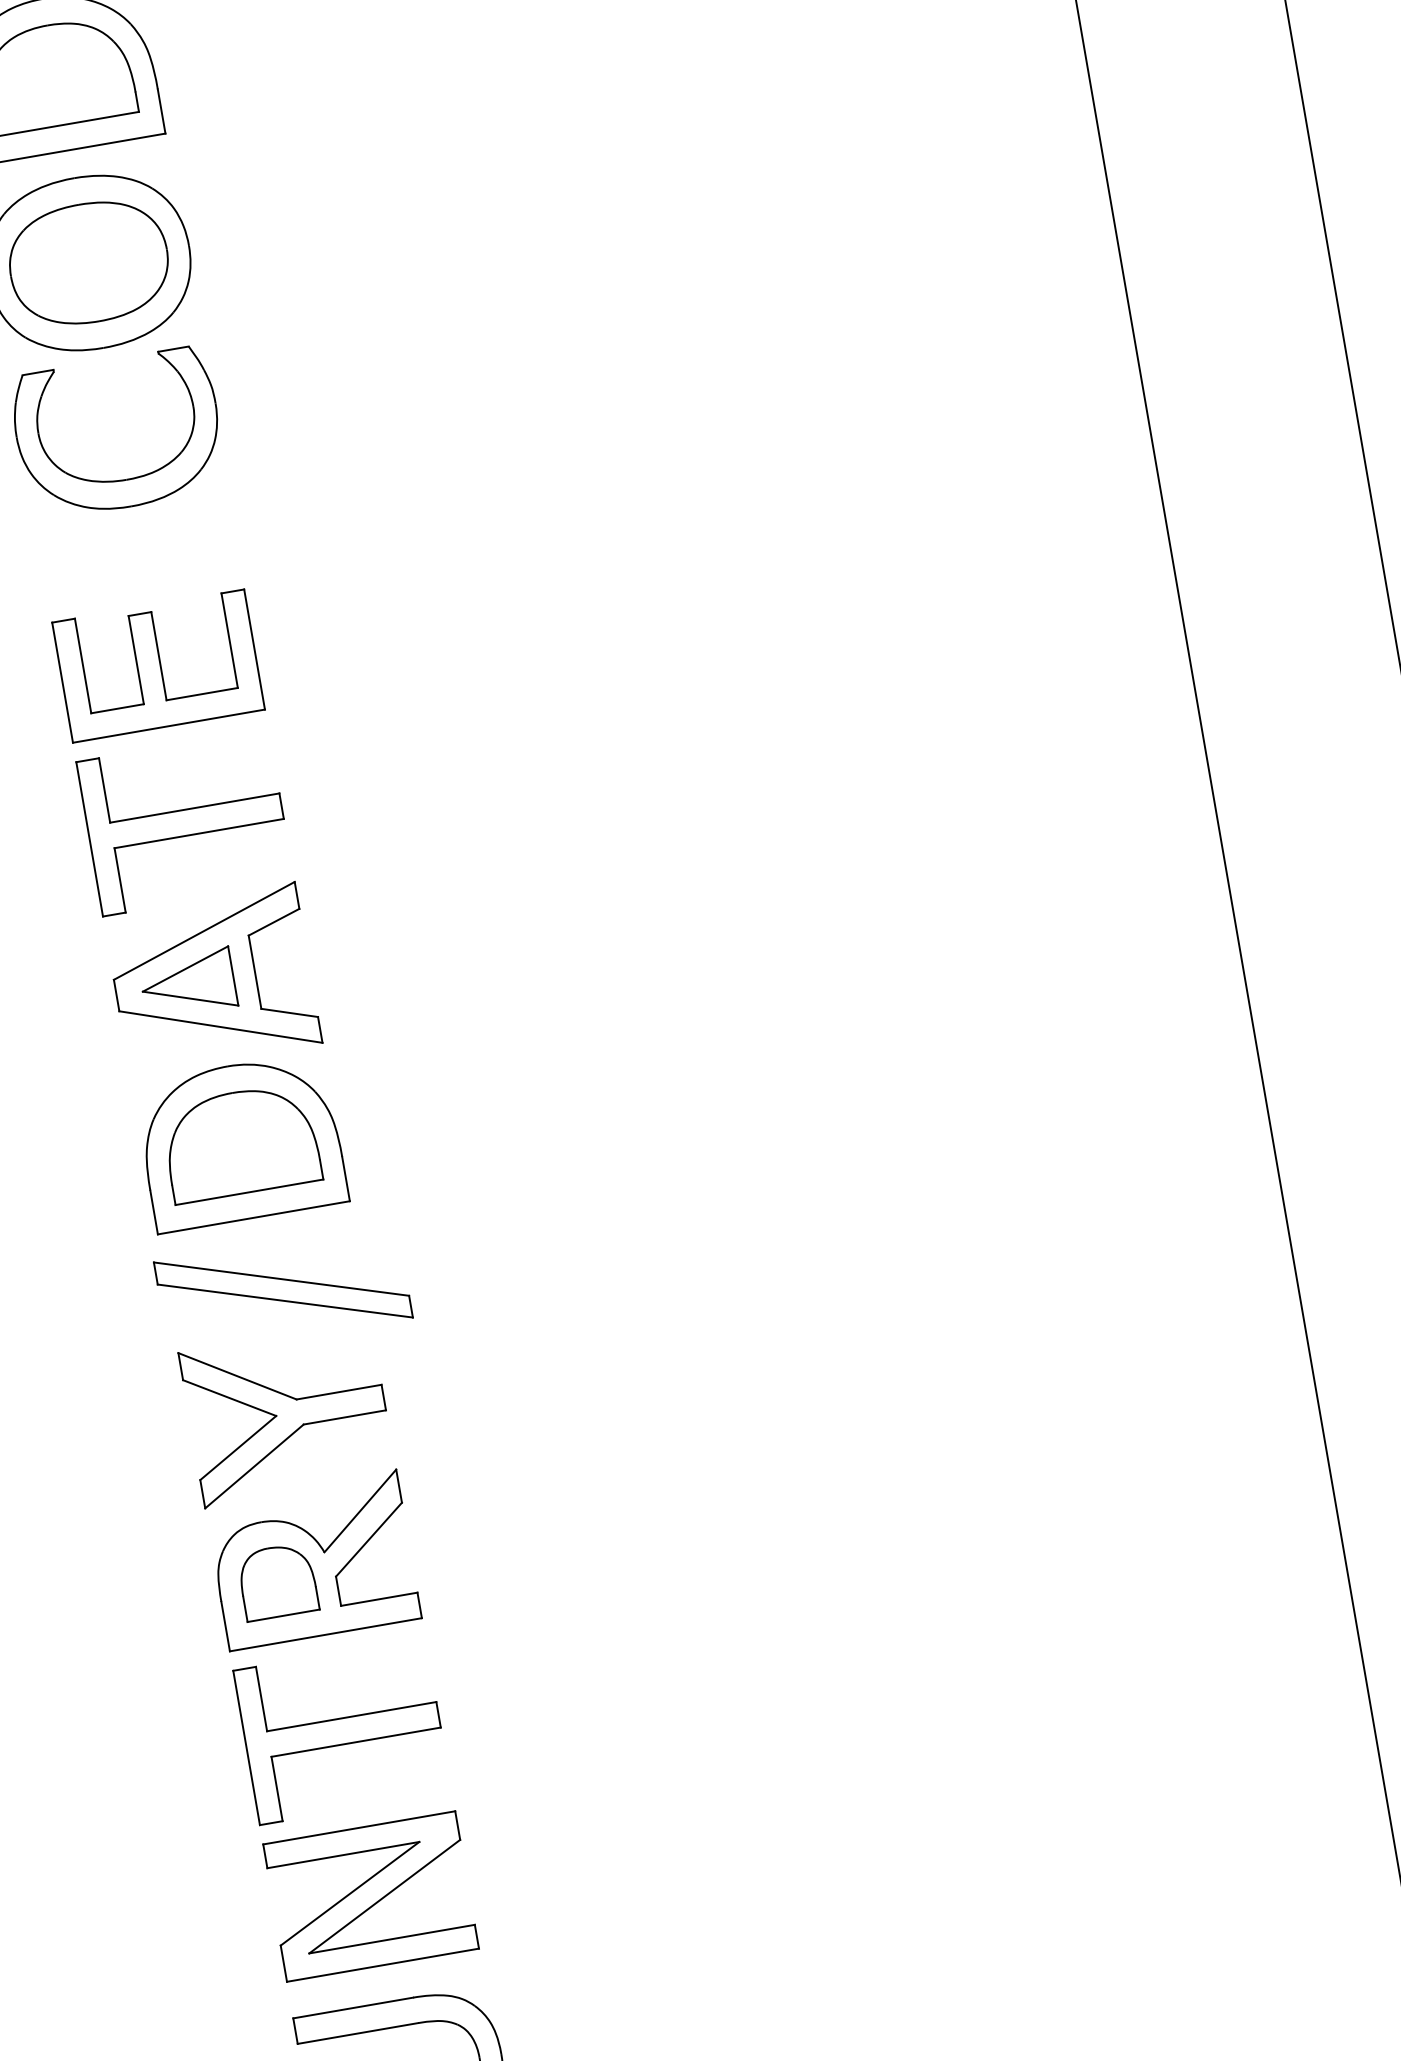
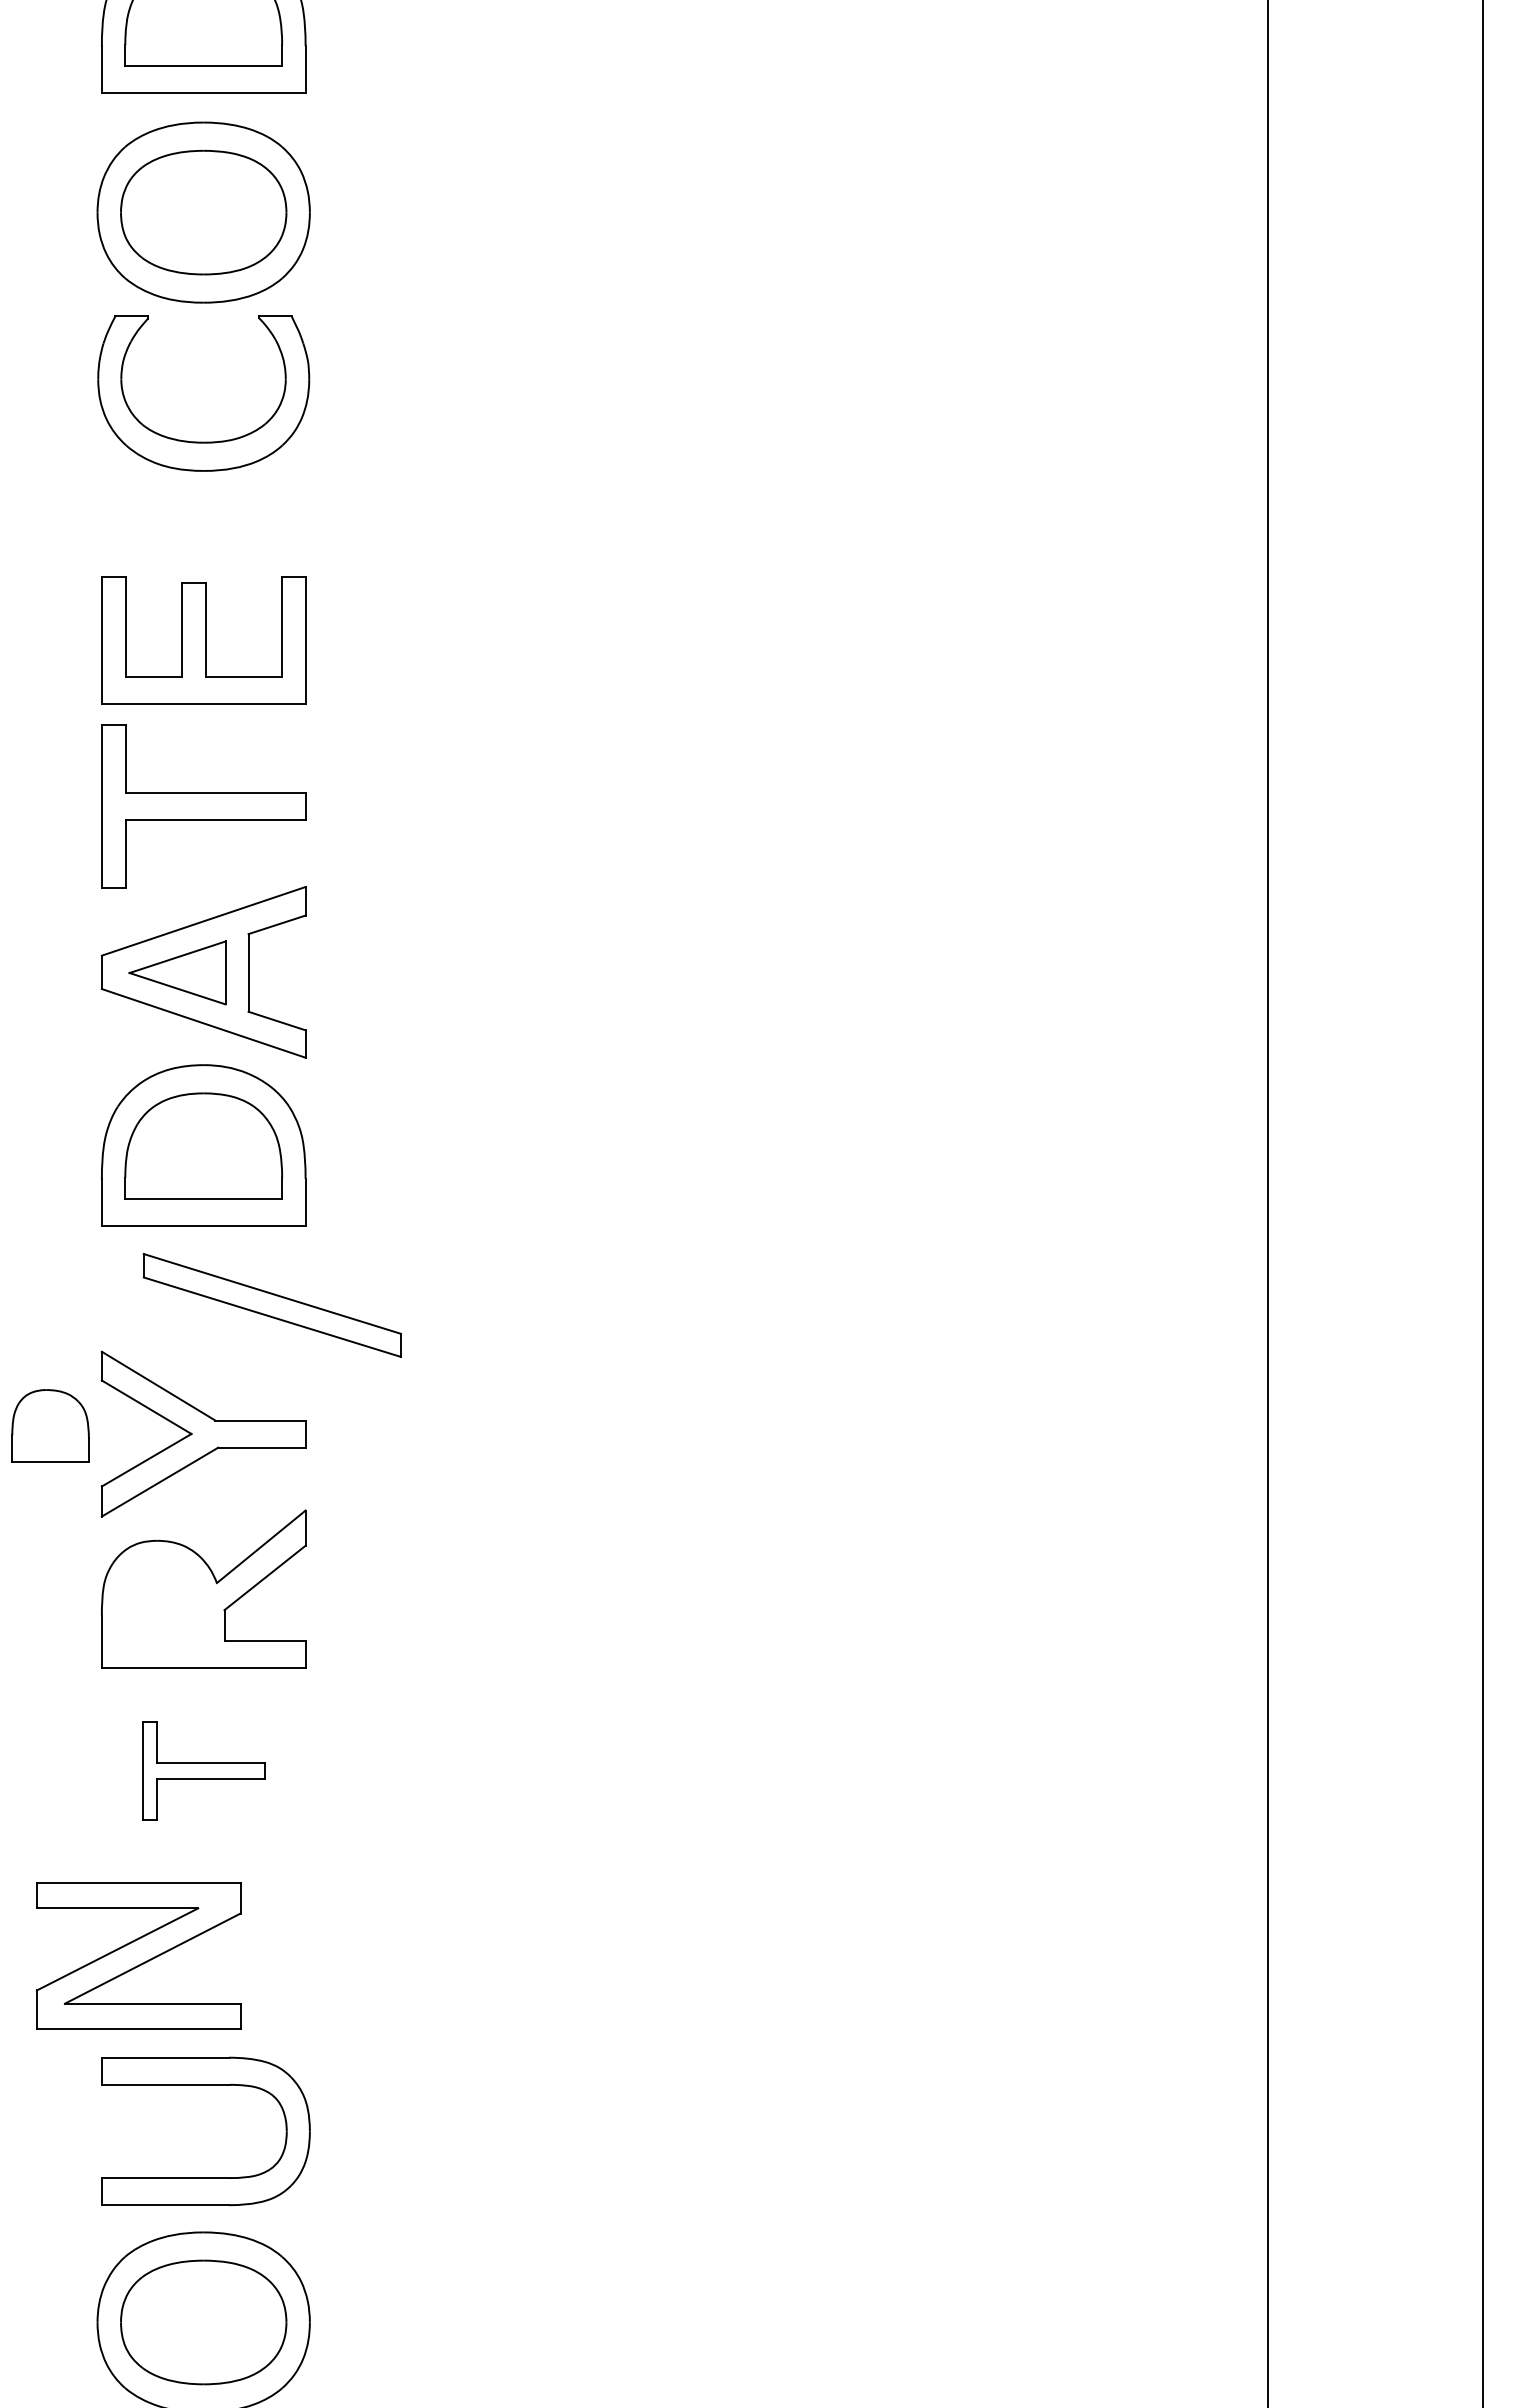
part: (282, 1290) -> (271, 1305), moved
part: (277, 1581) -> (50, 1425), moved
part: (342, 1731) -> (203, 1770), size x0.6
part: (370, 1896) -> (138, 1955), moved

